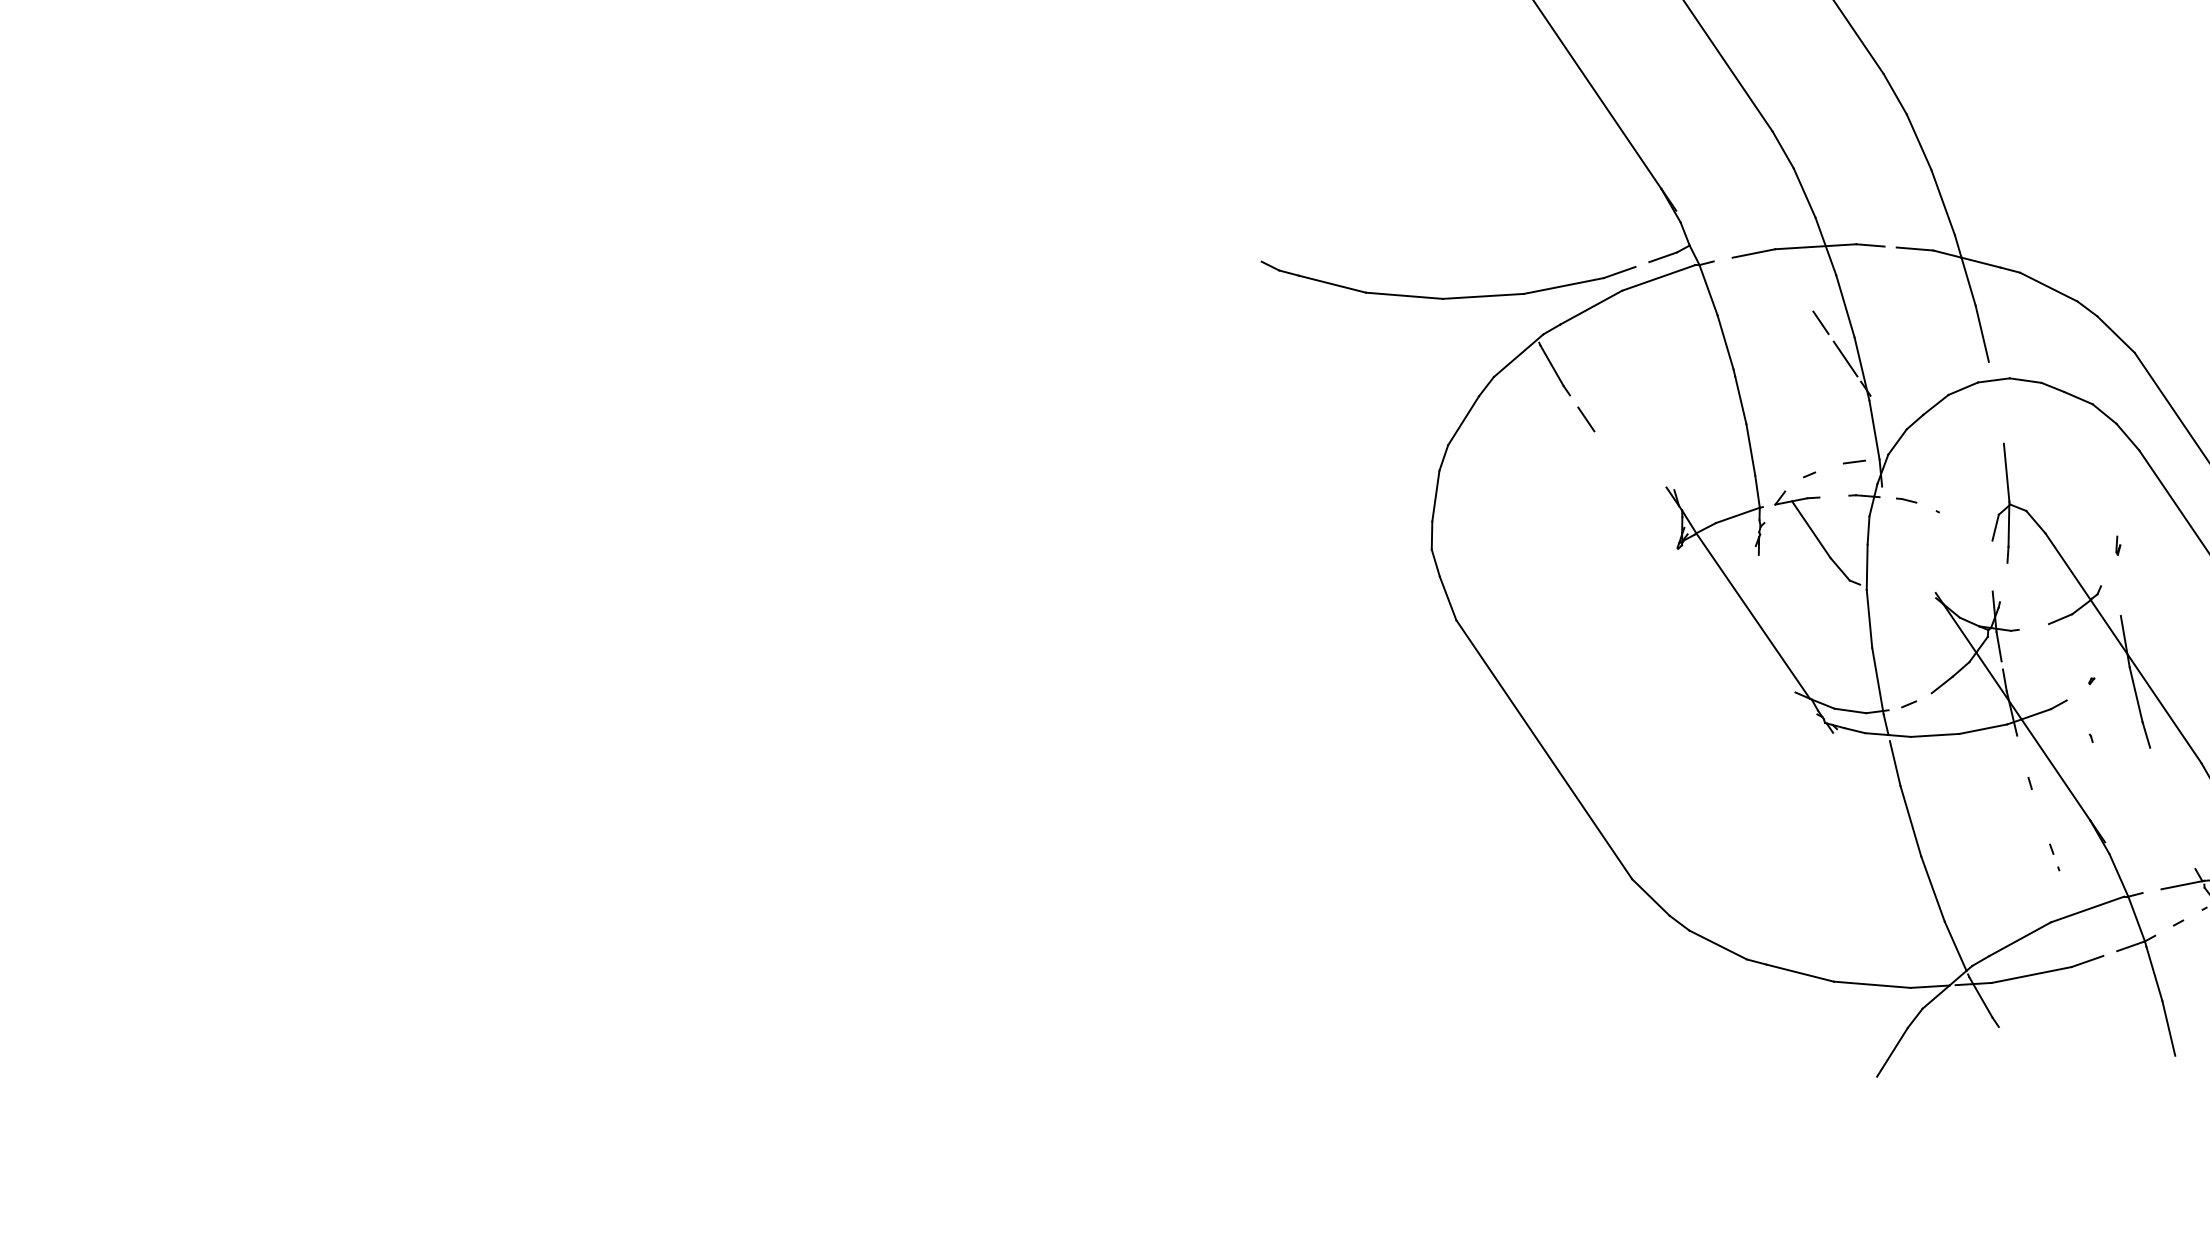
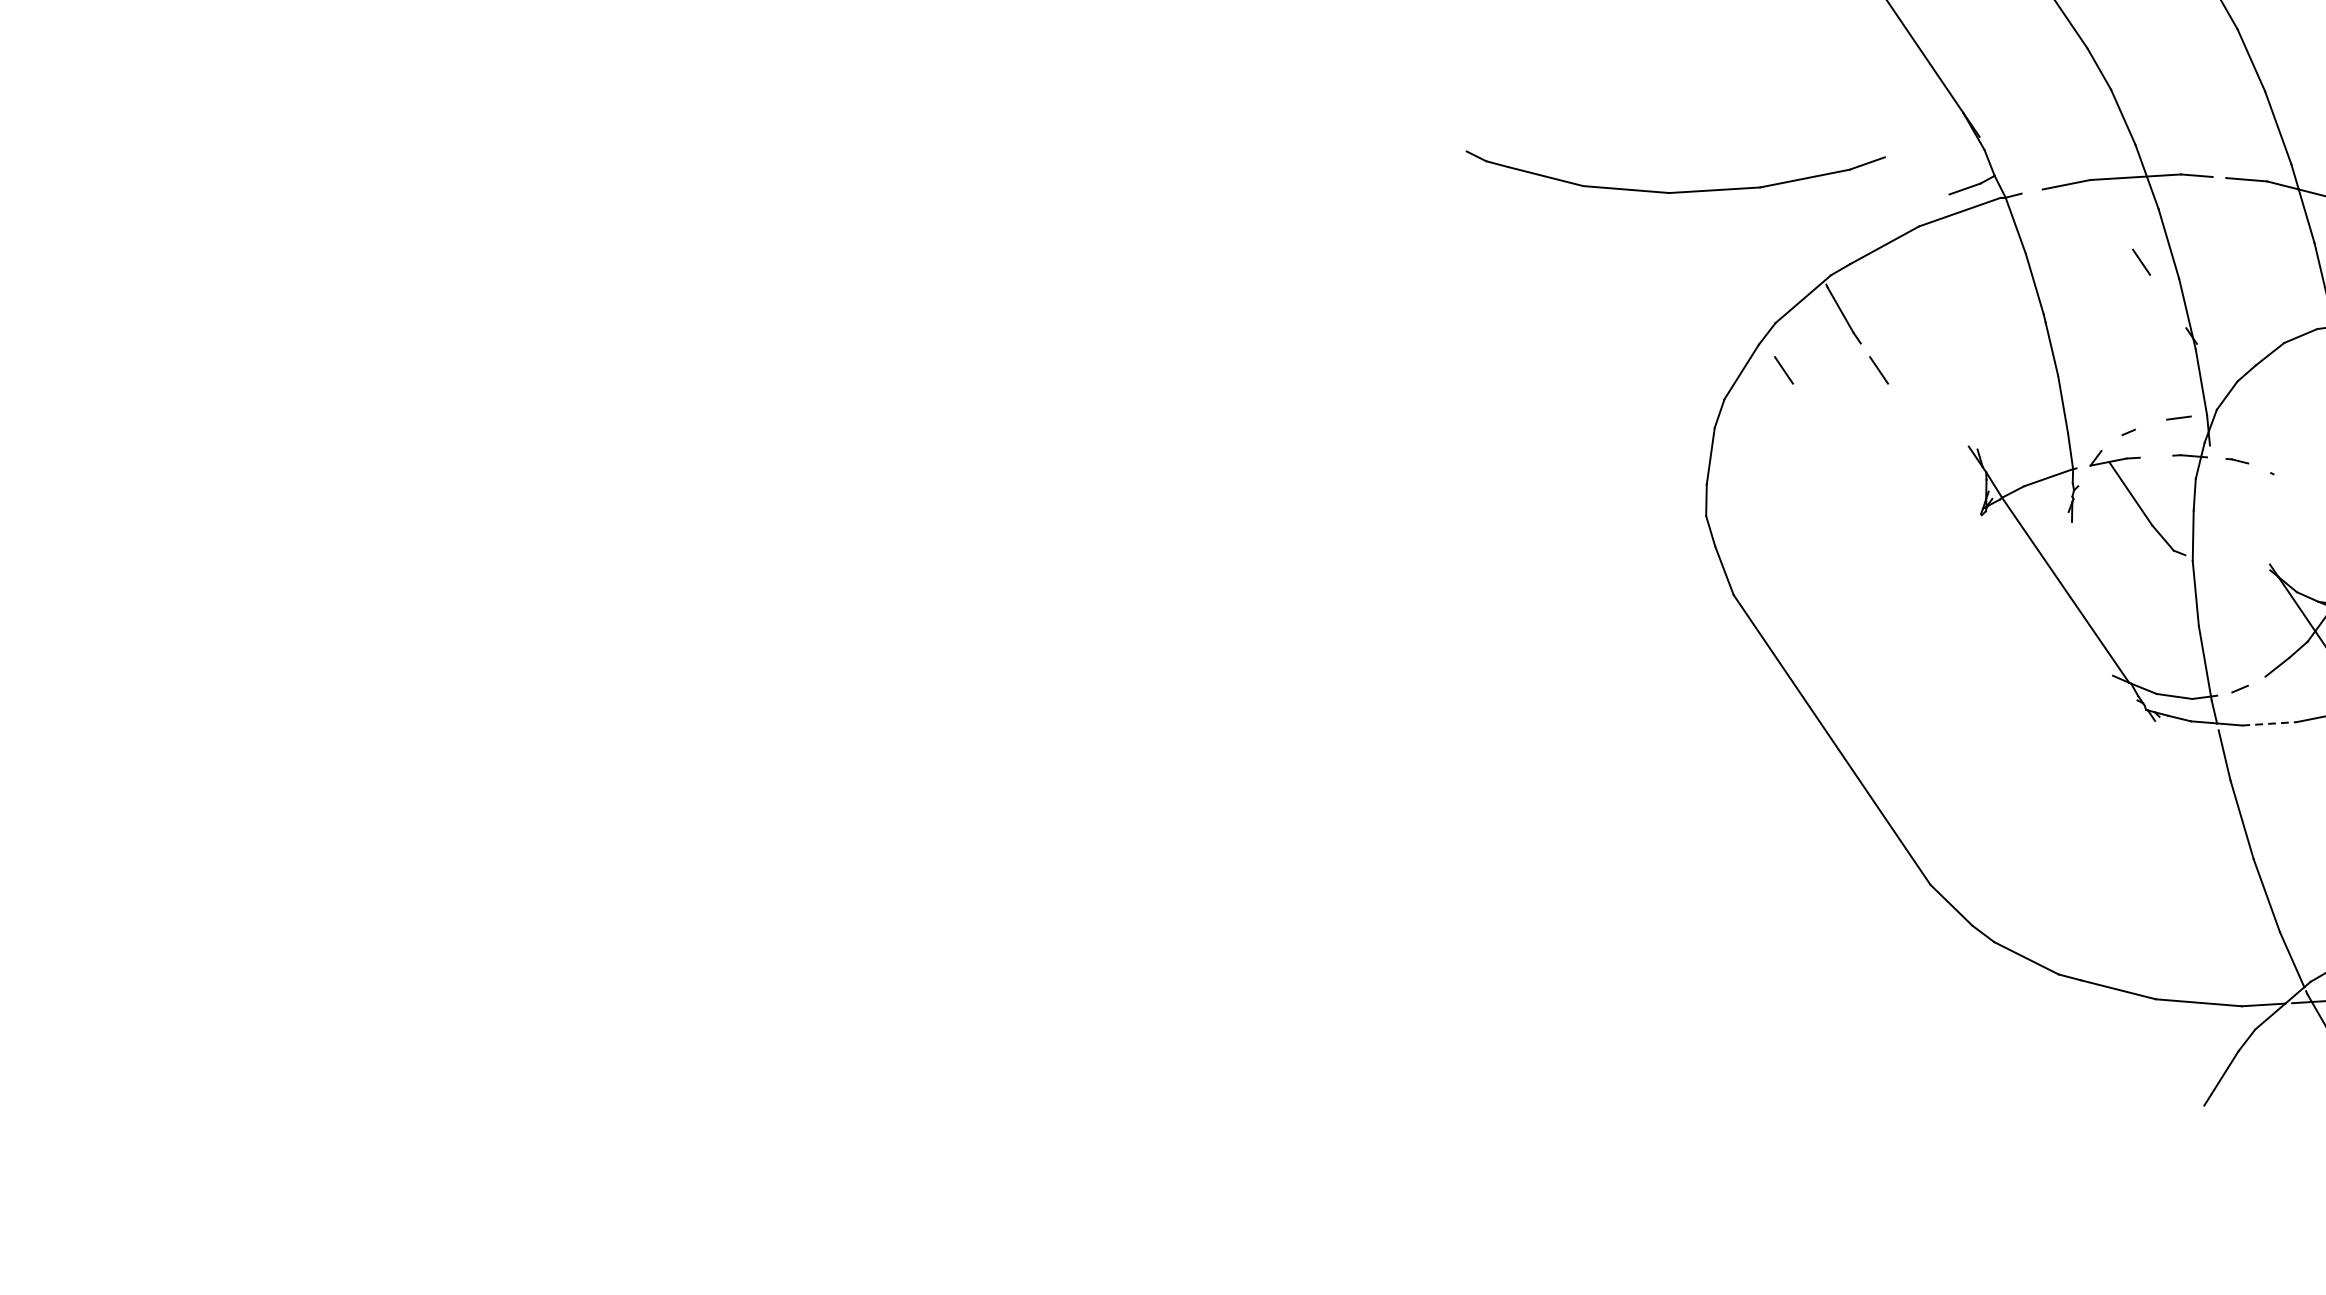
part: (1448, 297) -> (1675, 191), moved
line: (1845, 358) -> (2168, 302), removed
line: (1501, 419) -> (1784, 370), added
line: (1935, 735) -> (2269, 723), solid -> dashed

